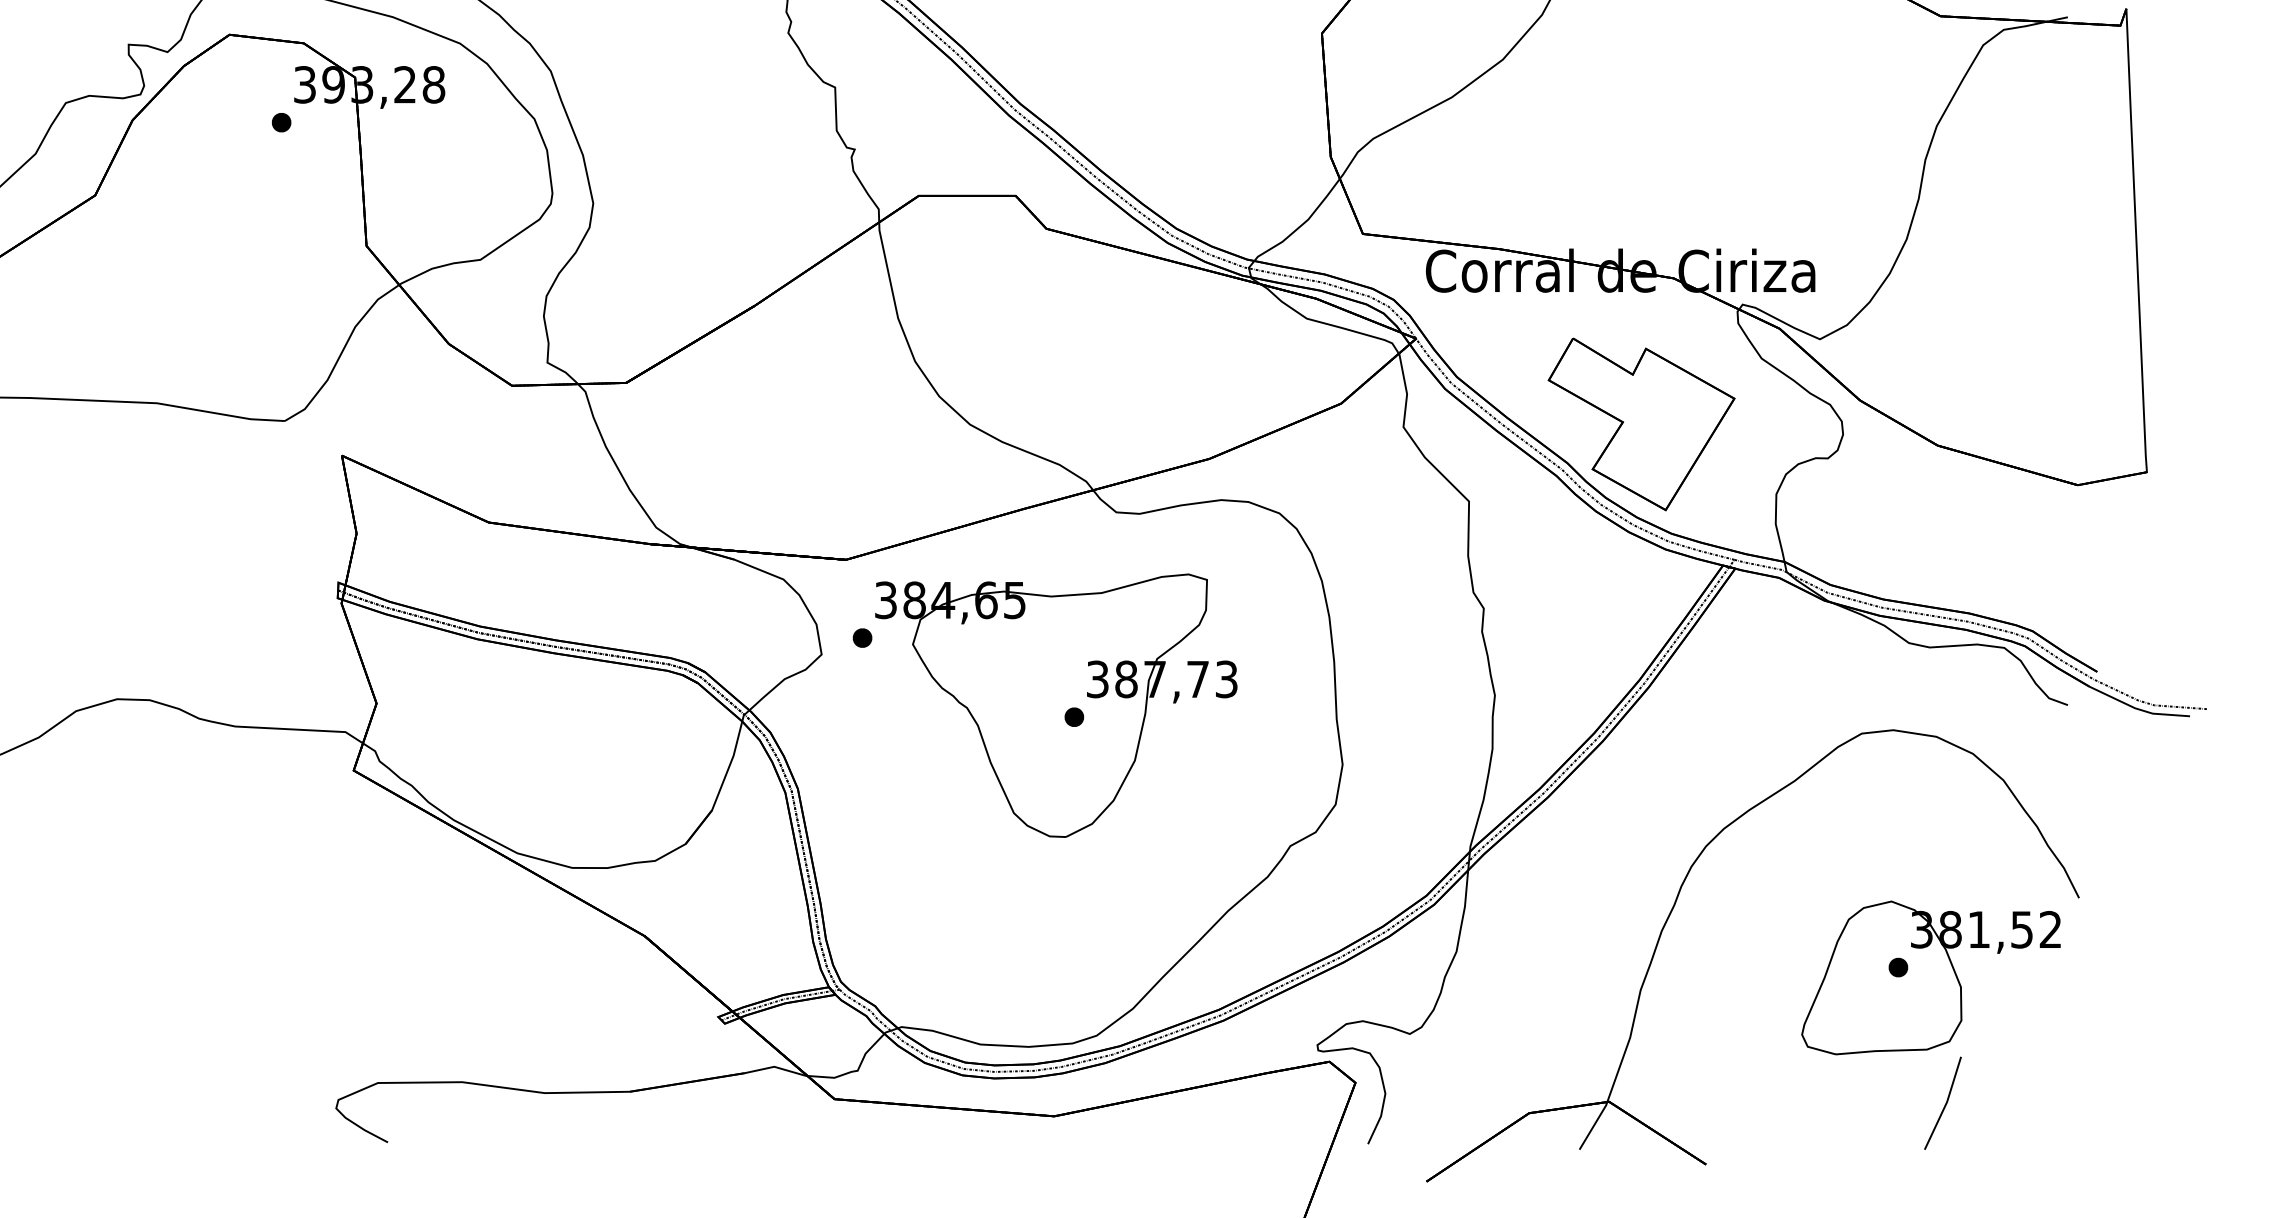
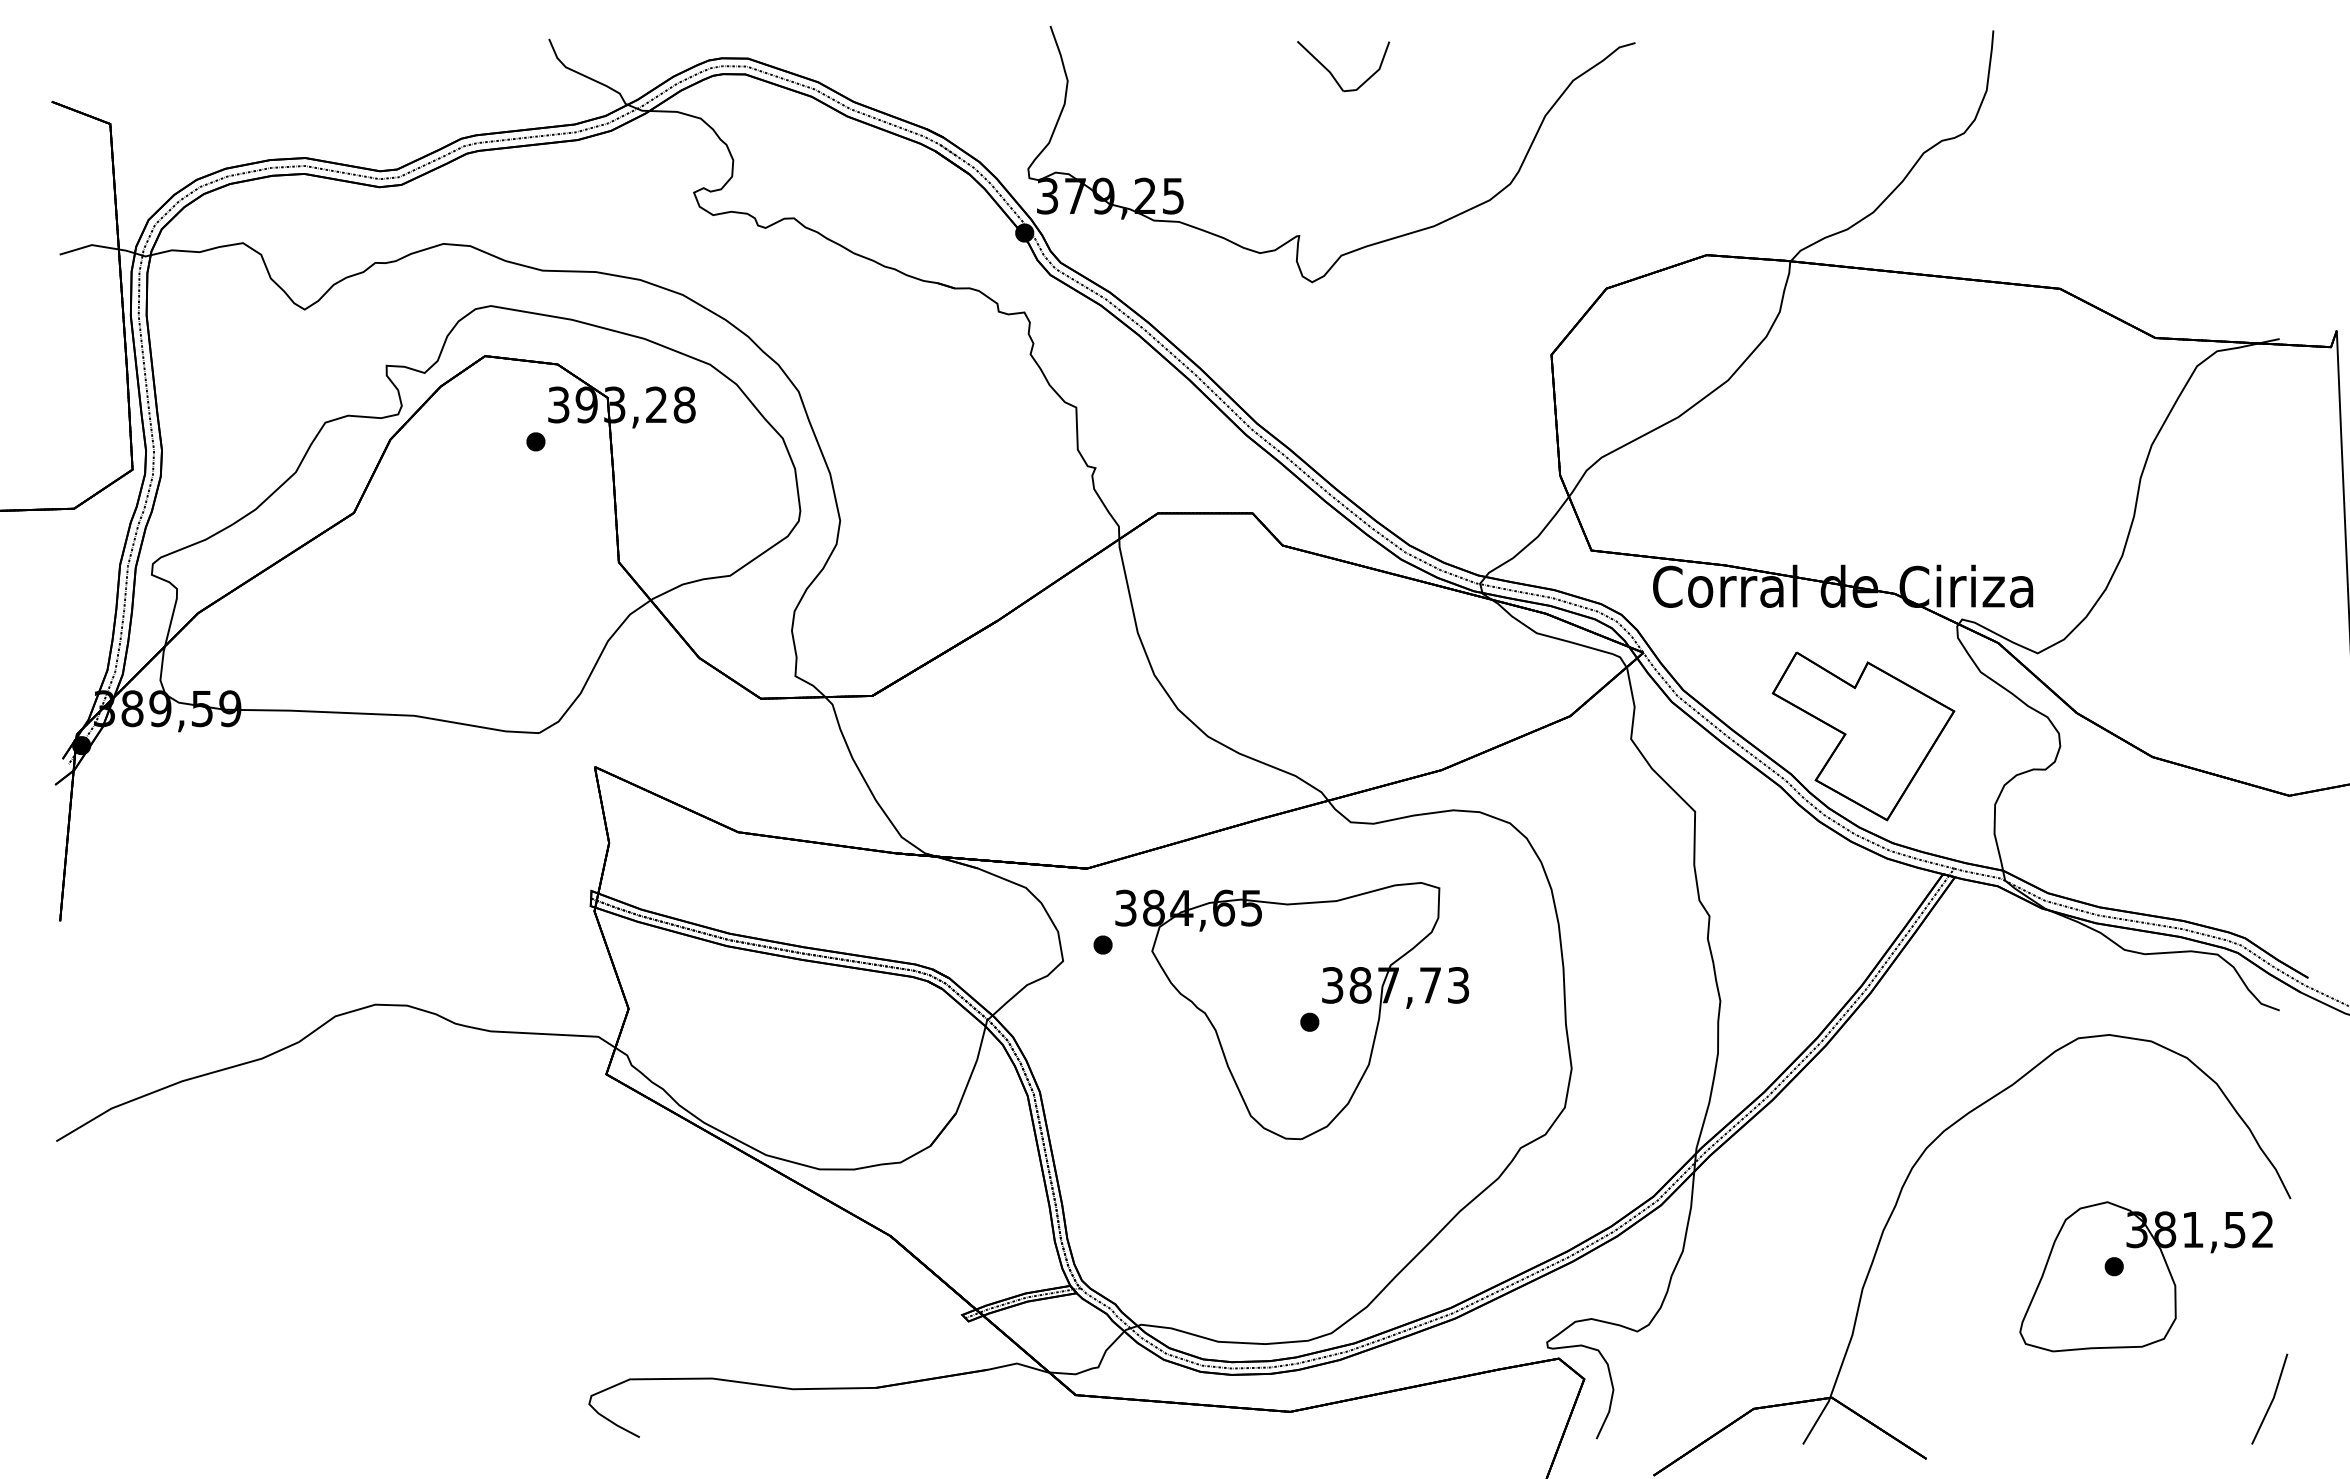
line: (1944, 1104) -> (2271, 1400), moved

